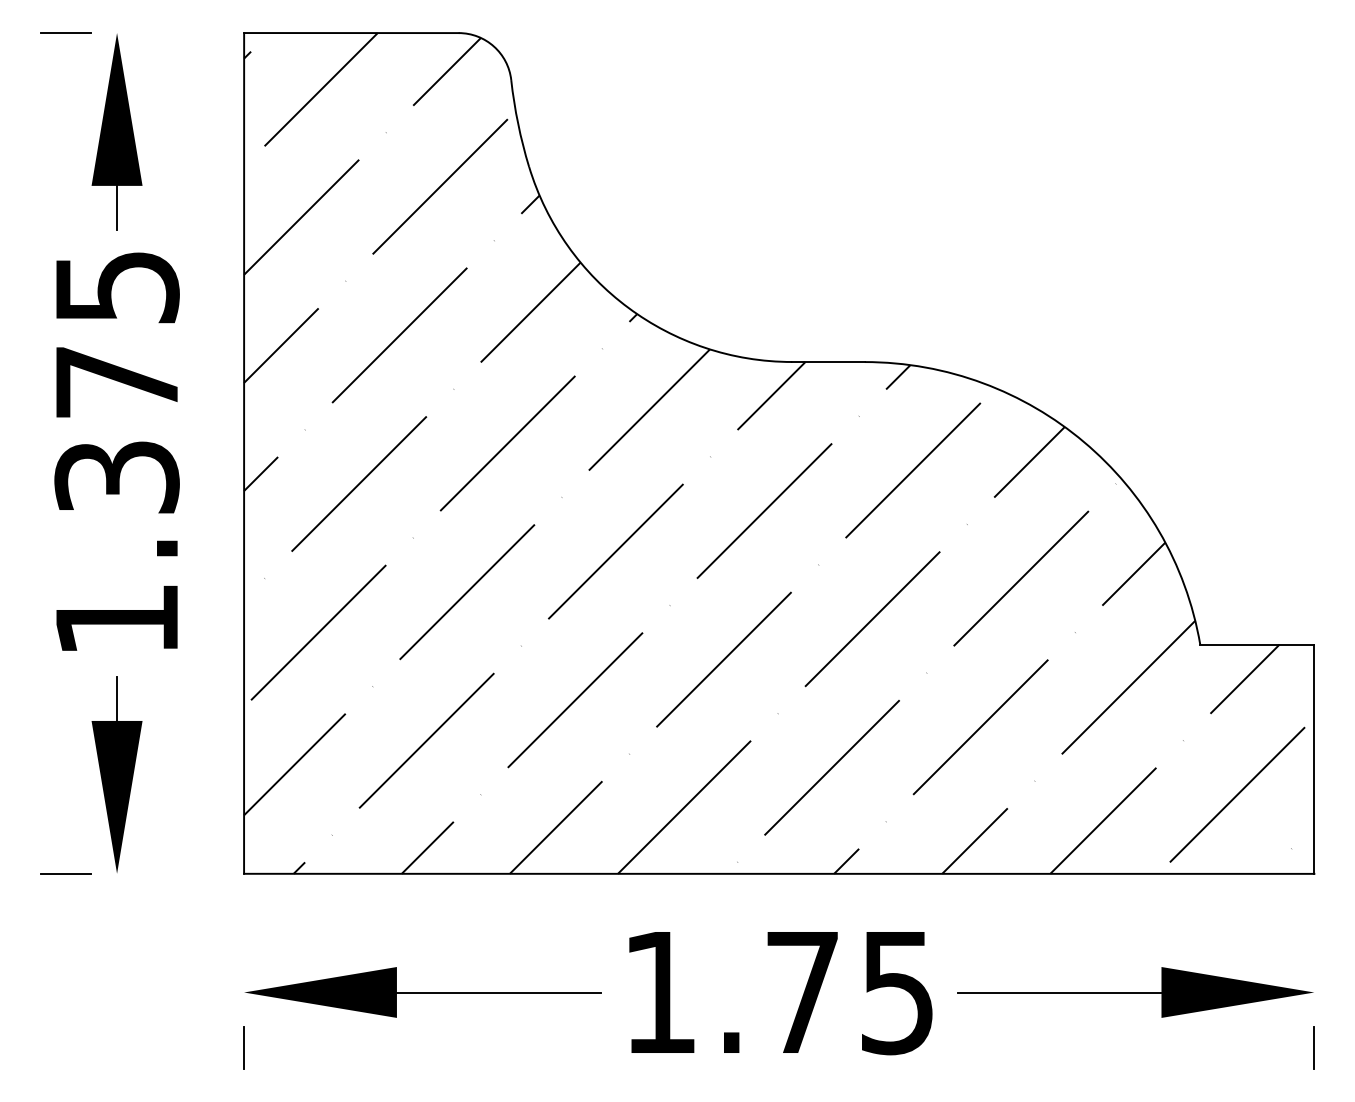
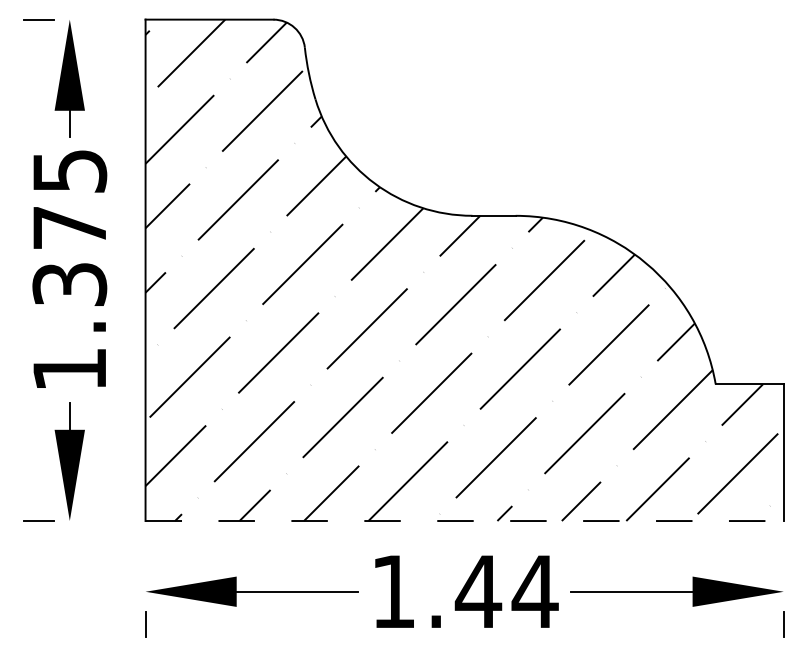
line: (780, 874) -> (465, 521), solid -> dashed
text: (849, 993) -> (506, 592), 1.75 -> 1.44

